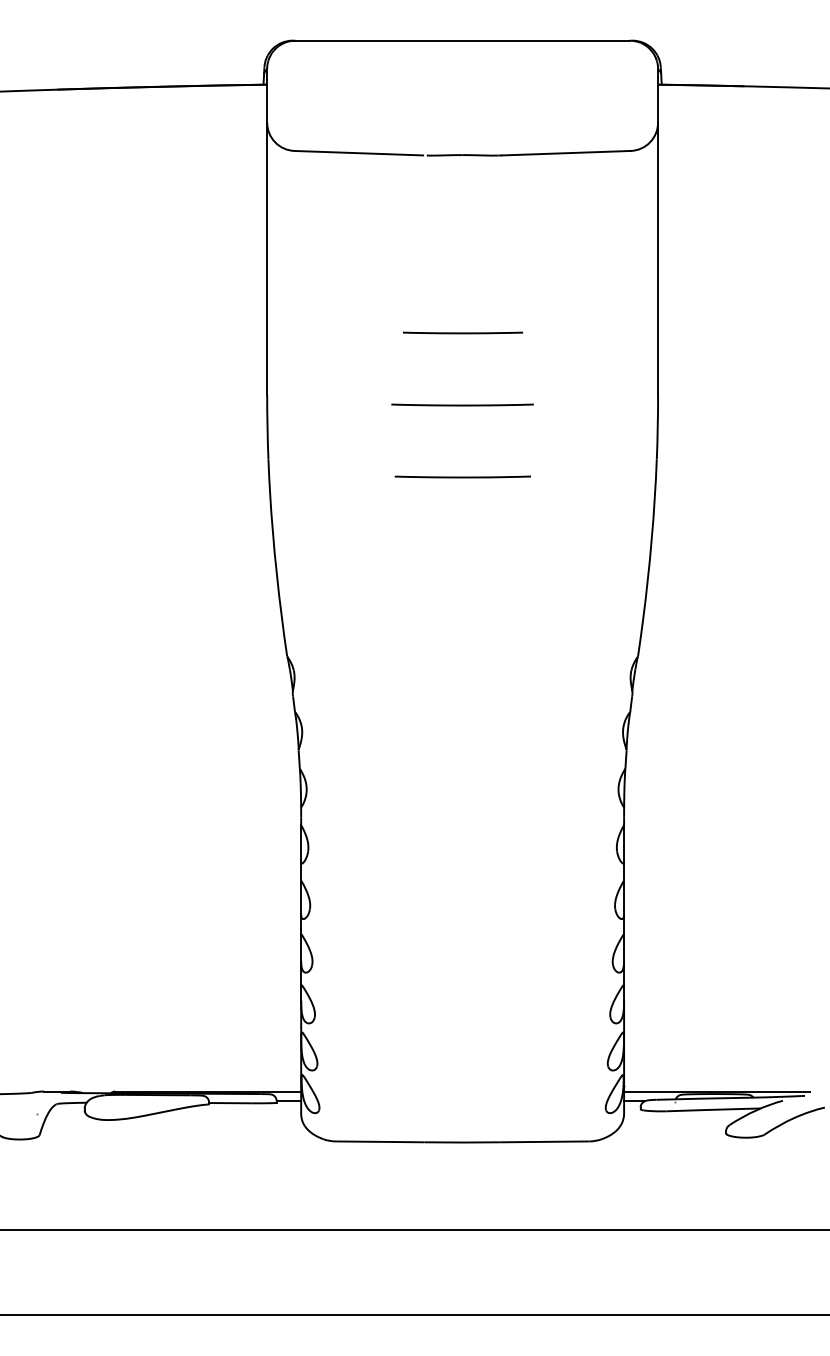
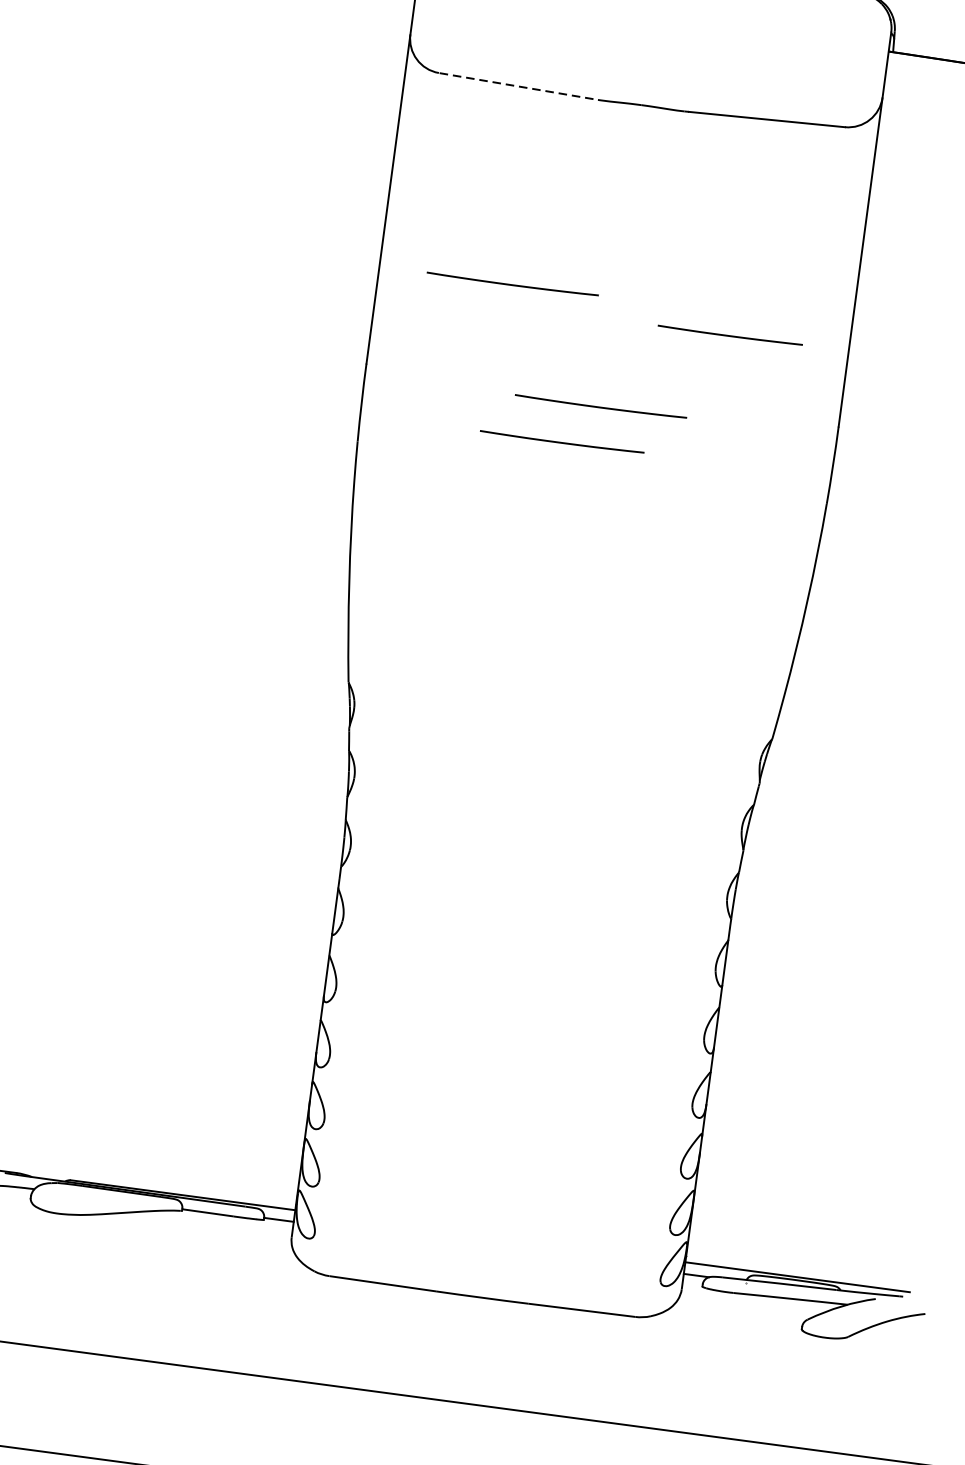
line: (358, 153) -> (515, 86), solid -> dashed
line: (377, 314) -> (512, 283), added
line: (463, 332) -> (730, 335), moved
line: (462, 476) -> (561, 441), moved

